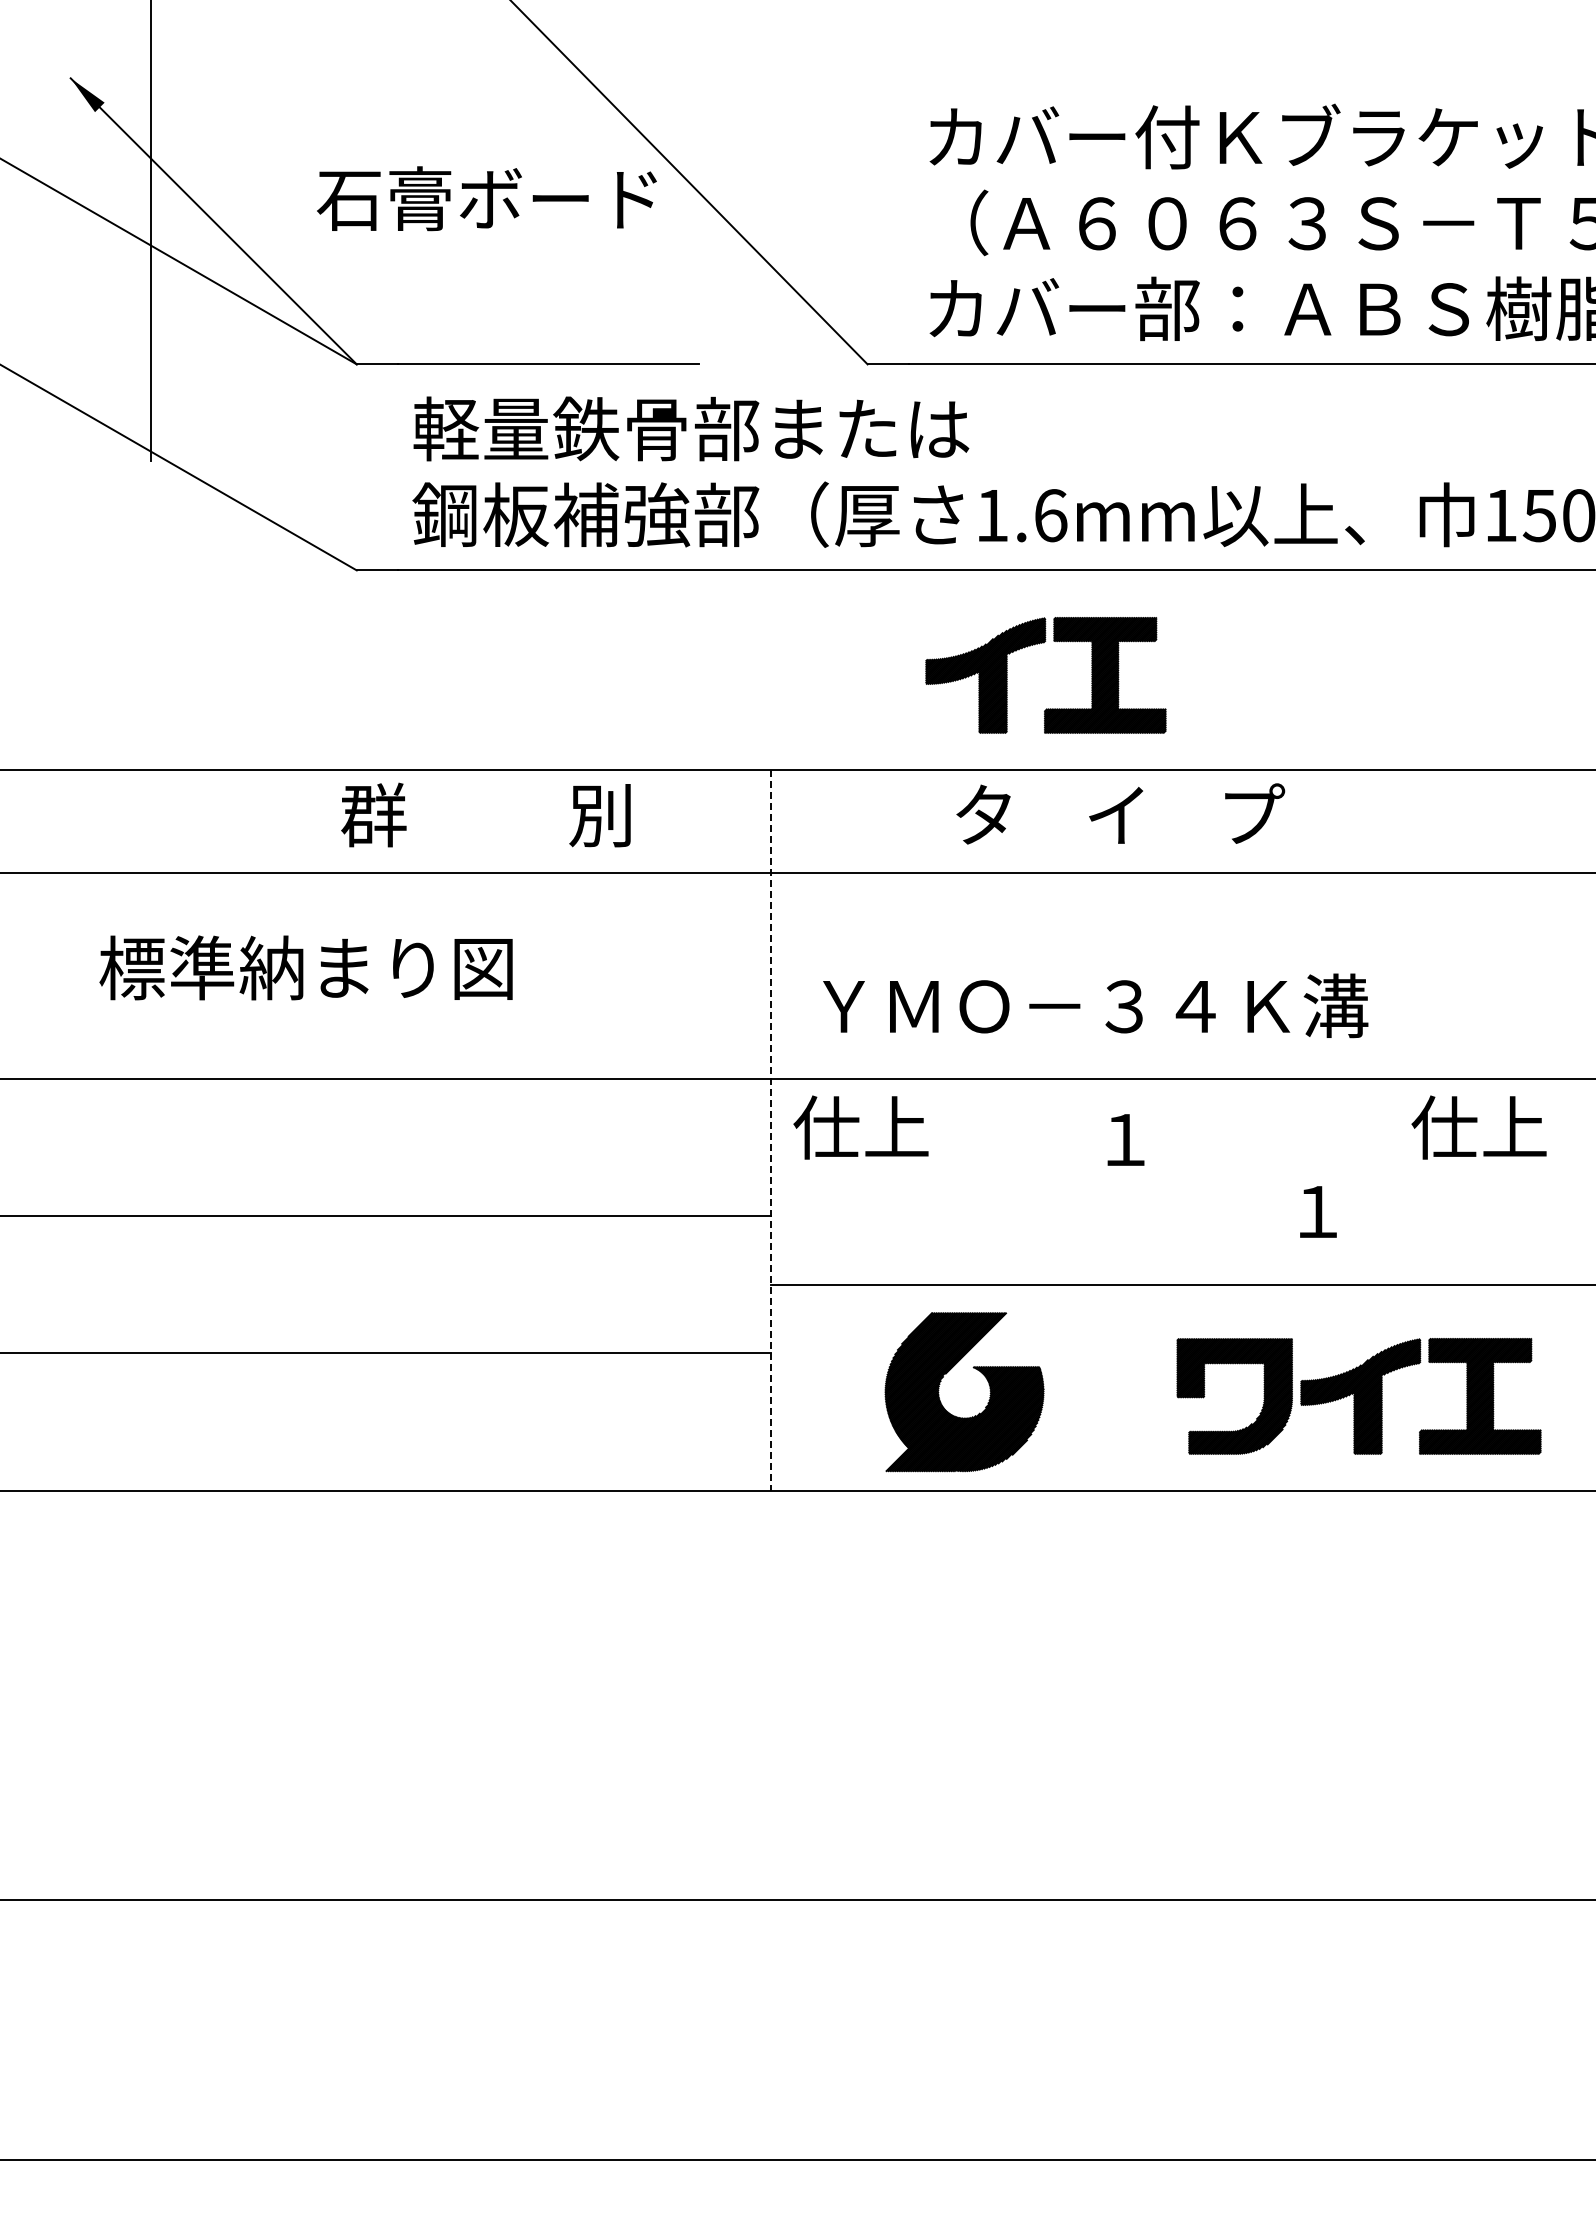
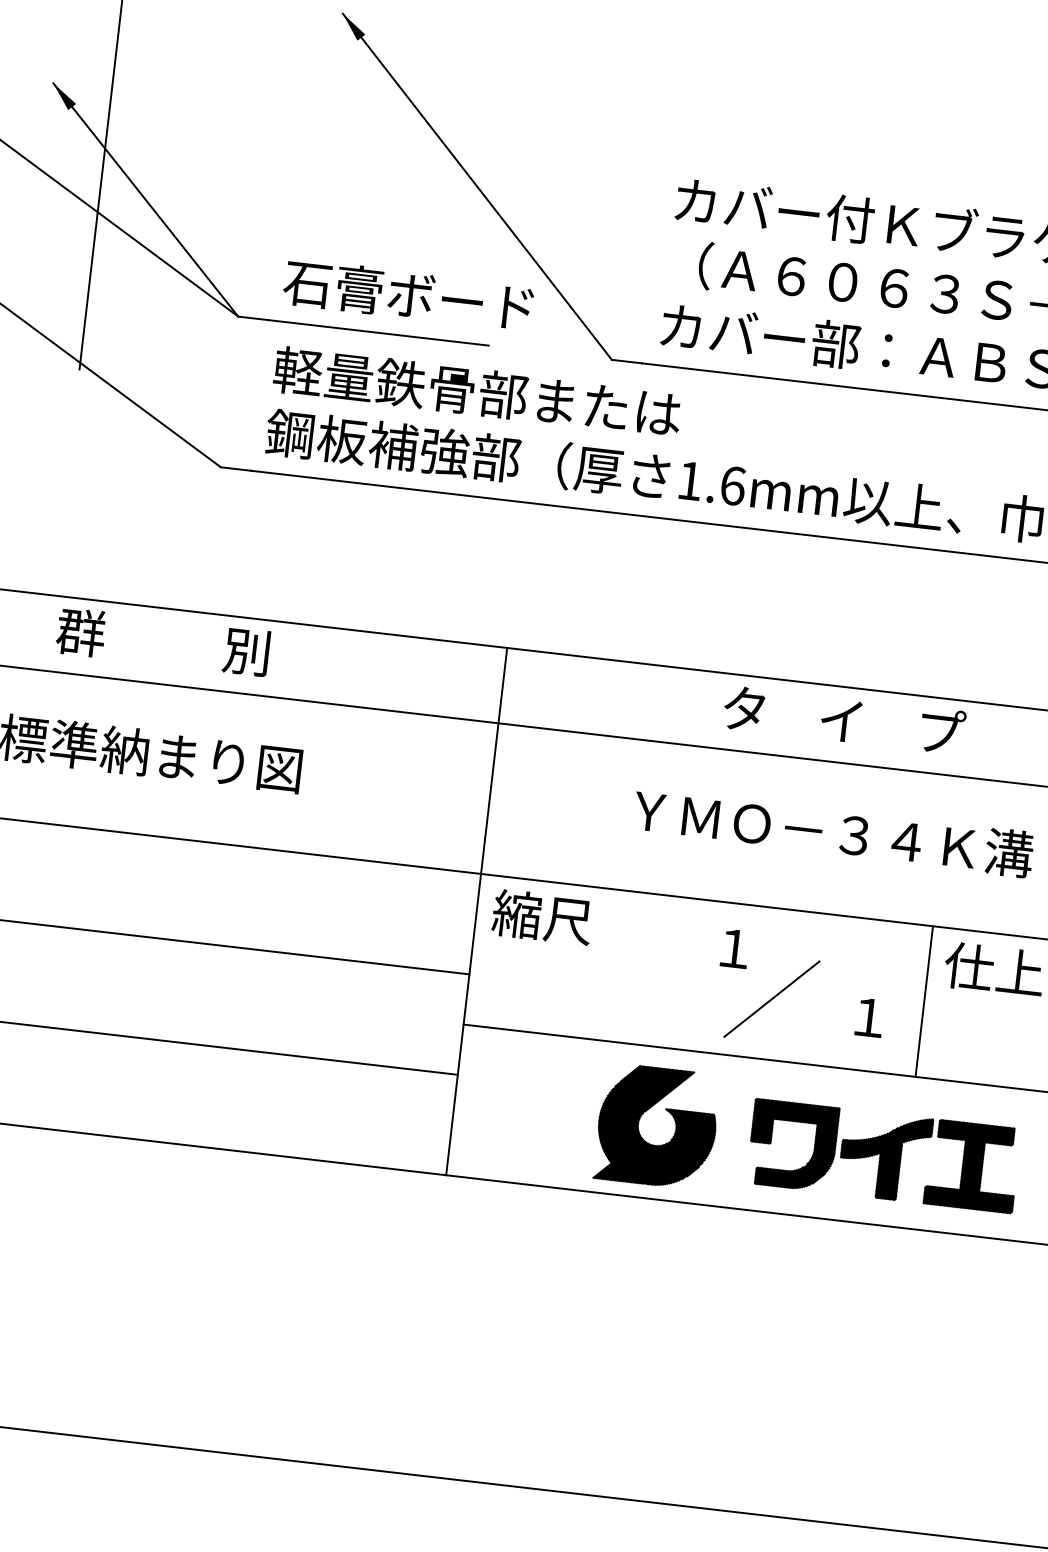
text: (486, 198) -> (408, 294), moved
part: (1039, 644) -> (713, 579), removed
text: (1120, 813) -> (844, 719), moved
text: (485, 814) -> (162, 641), moved
text: (1095, 1005) -> (833, 832), moved
text: (860, 1127) -> (542, 917), 仕上 -> 縮尺
line: (771, 1130) -> (476, 911), dashed -> solid
line: (1389, 1181) -> (924, 1001), added
line: (1183, 1201) -> (771, 998), added
part: (955, 1415) -> (648, 1142), moved

